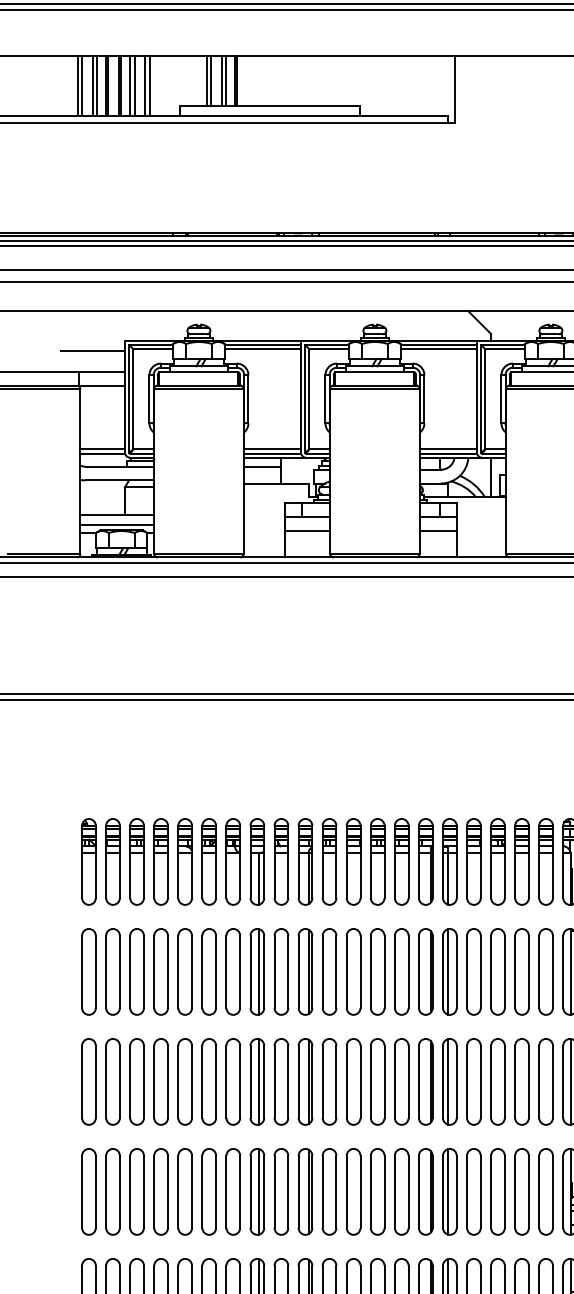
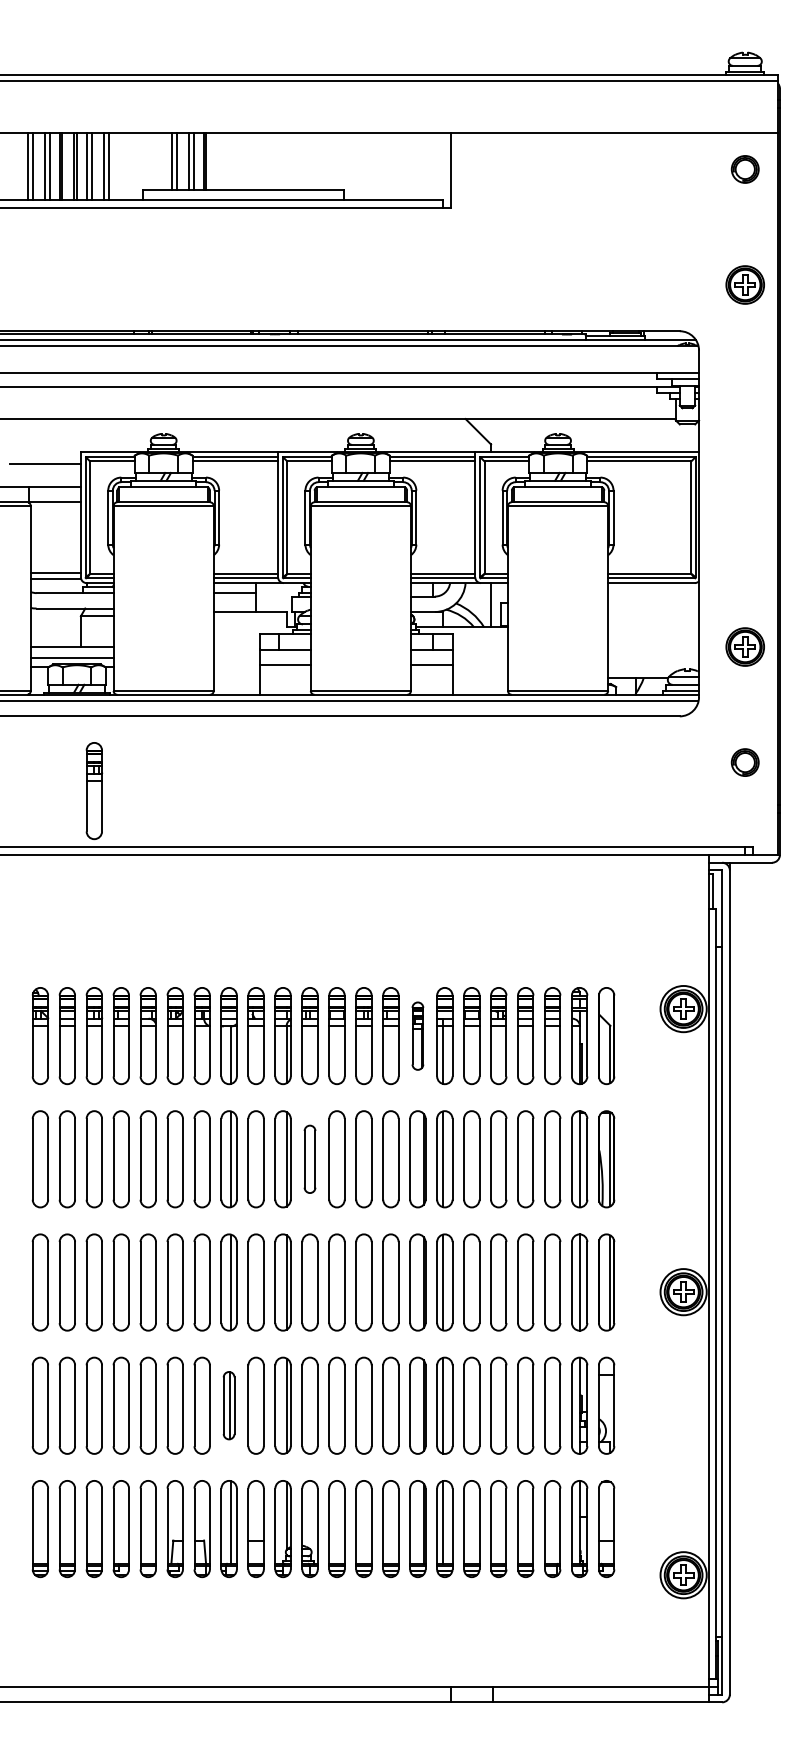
part: (137, 643) -> (94, 791), added
part: (425, 862) -> (417, 1036), size x0.7
part: (329, 972) -> (309, 1159), size x0.7
part: (256, 1191) -> (228, 1405), size x0.7

